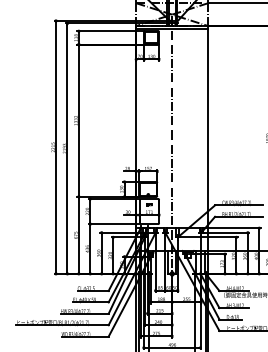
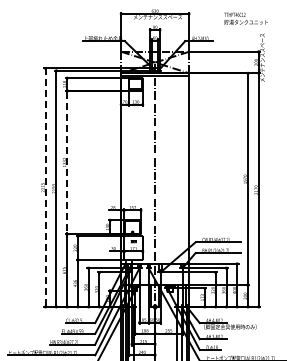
line: (79, 120) -> (67, 162), solid -> dashed
line: (55, 147) -> (45, 187), solid -> dashed

